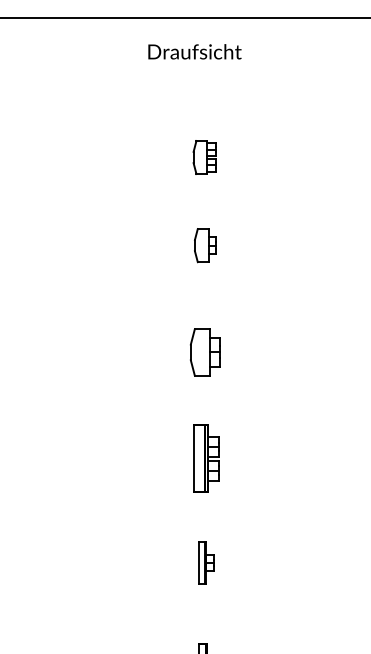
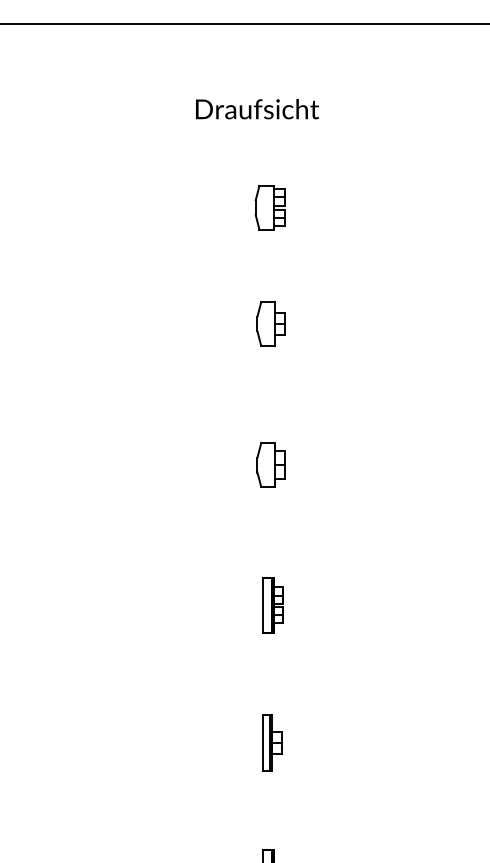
text: (194, 52) -> (257, 109), moved
part: (204, 351) -> (270, 464), size x0.71
part: (206, 458) -> (272, 605), size x0.62

